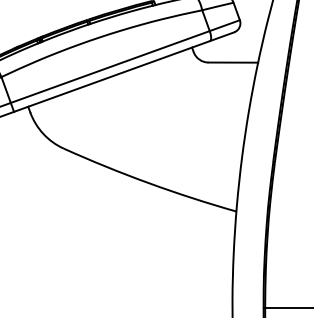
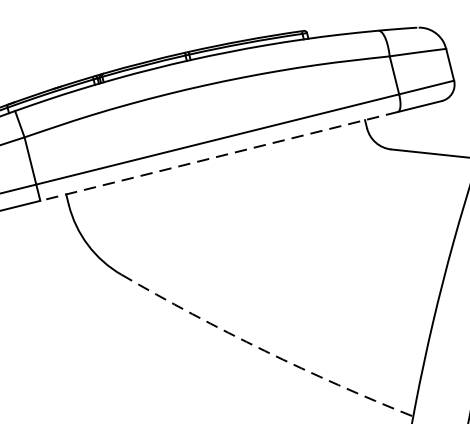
line: (111, 76) -> (218, 156), solid -> dashed
arc: (149, 183) -> (265, 351), solid -> dashed

